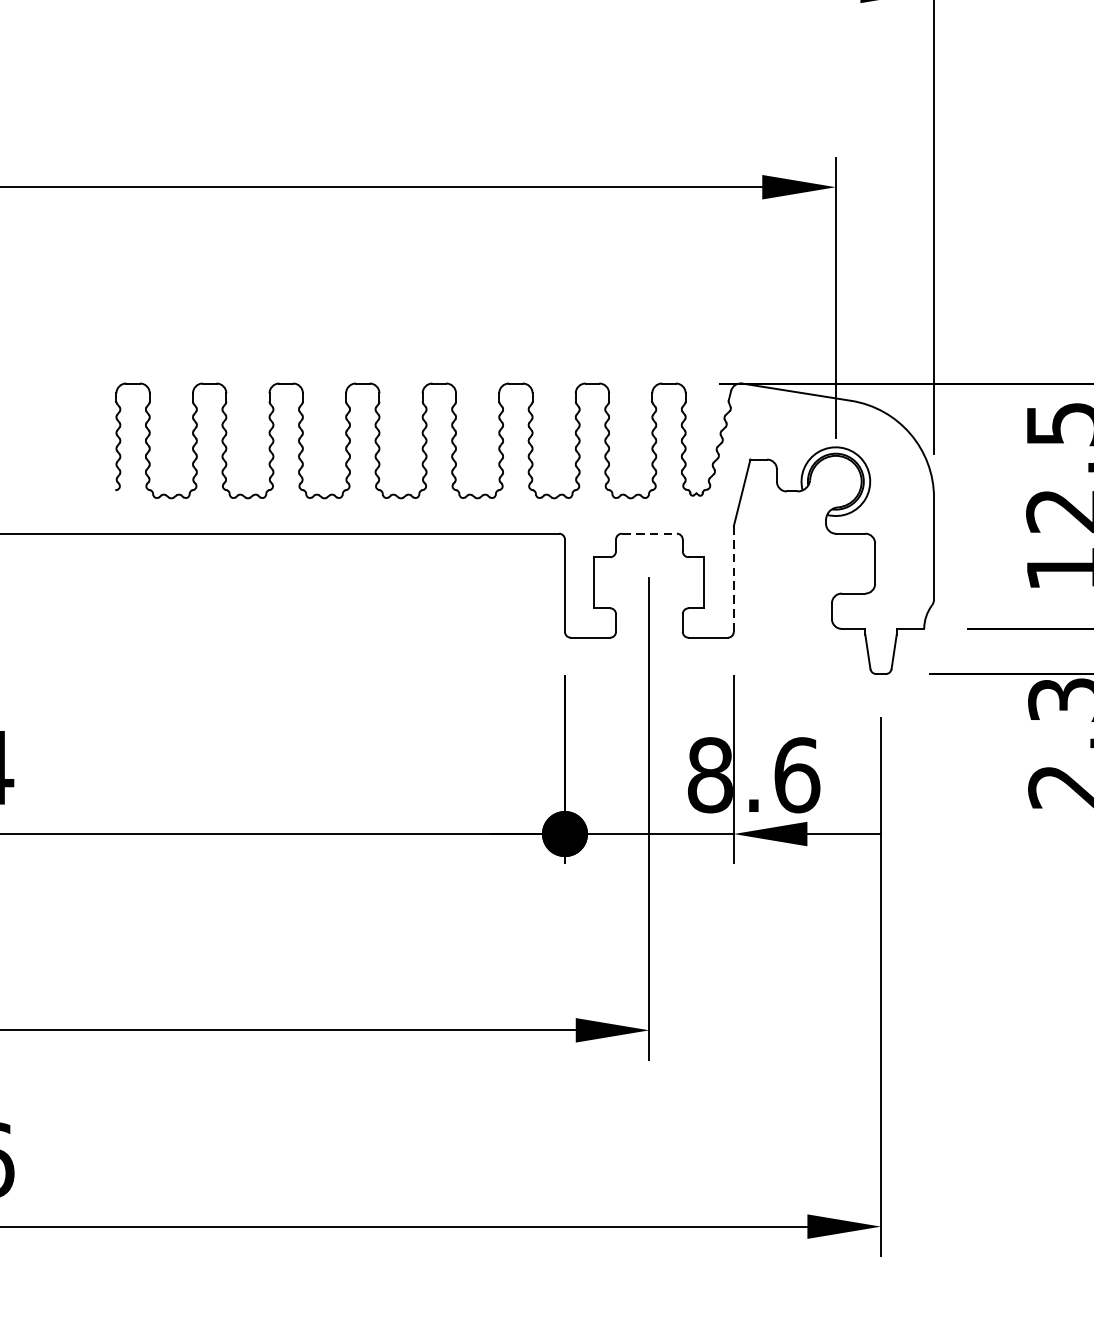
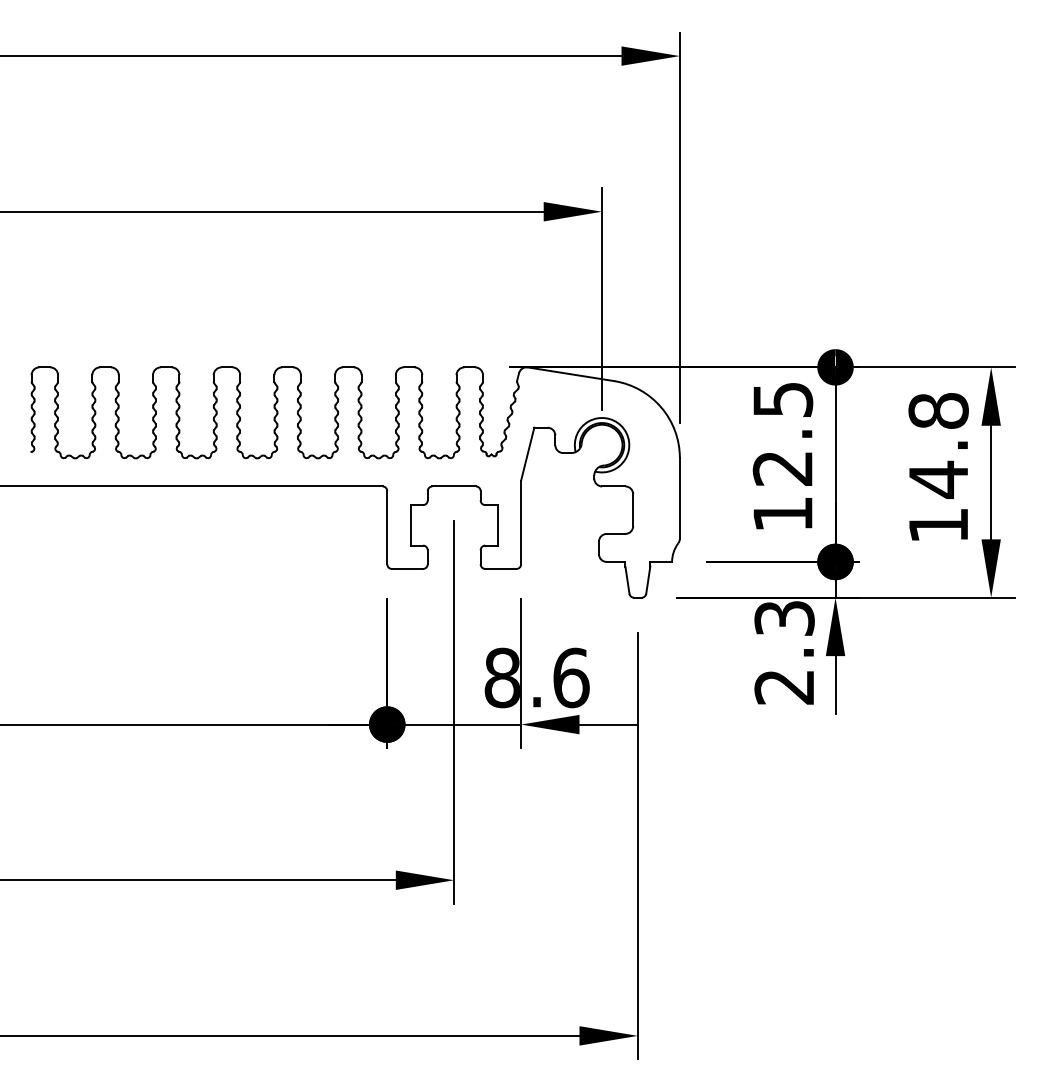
line: (649, 533) -> (454, 486), dashed -> solid
line: (734, 579) -> (521, 522), dashed -> solid

